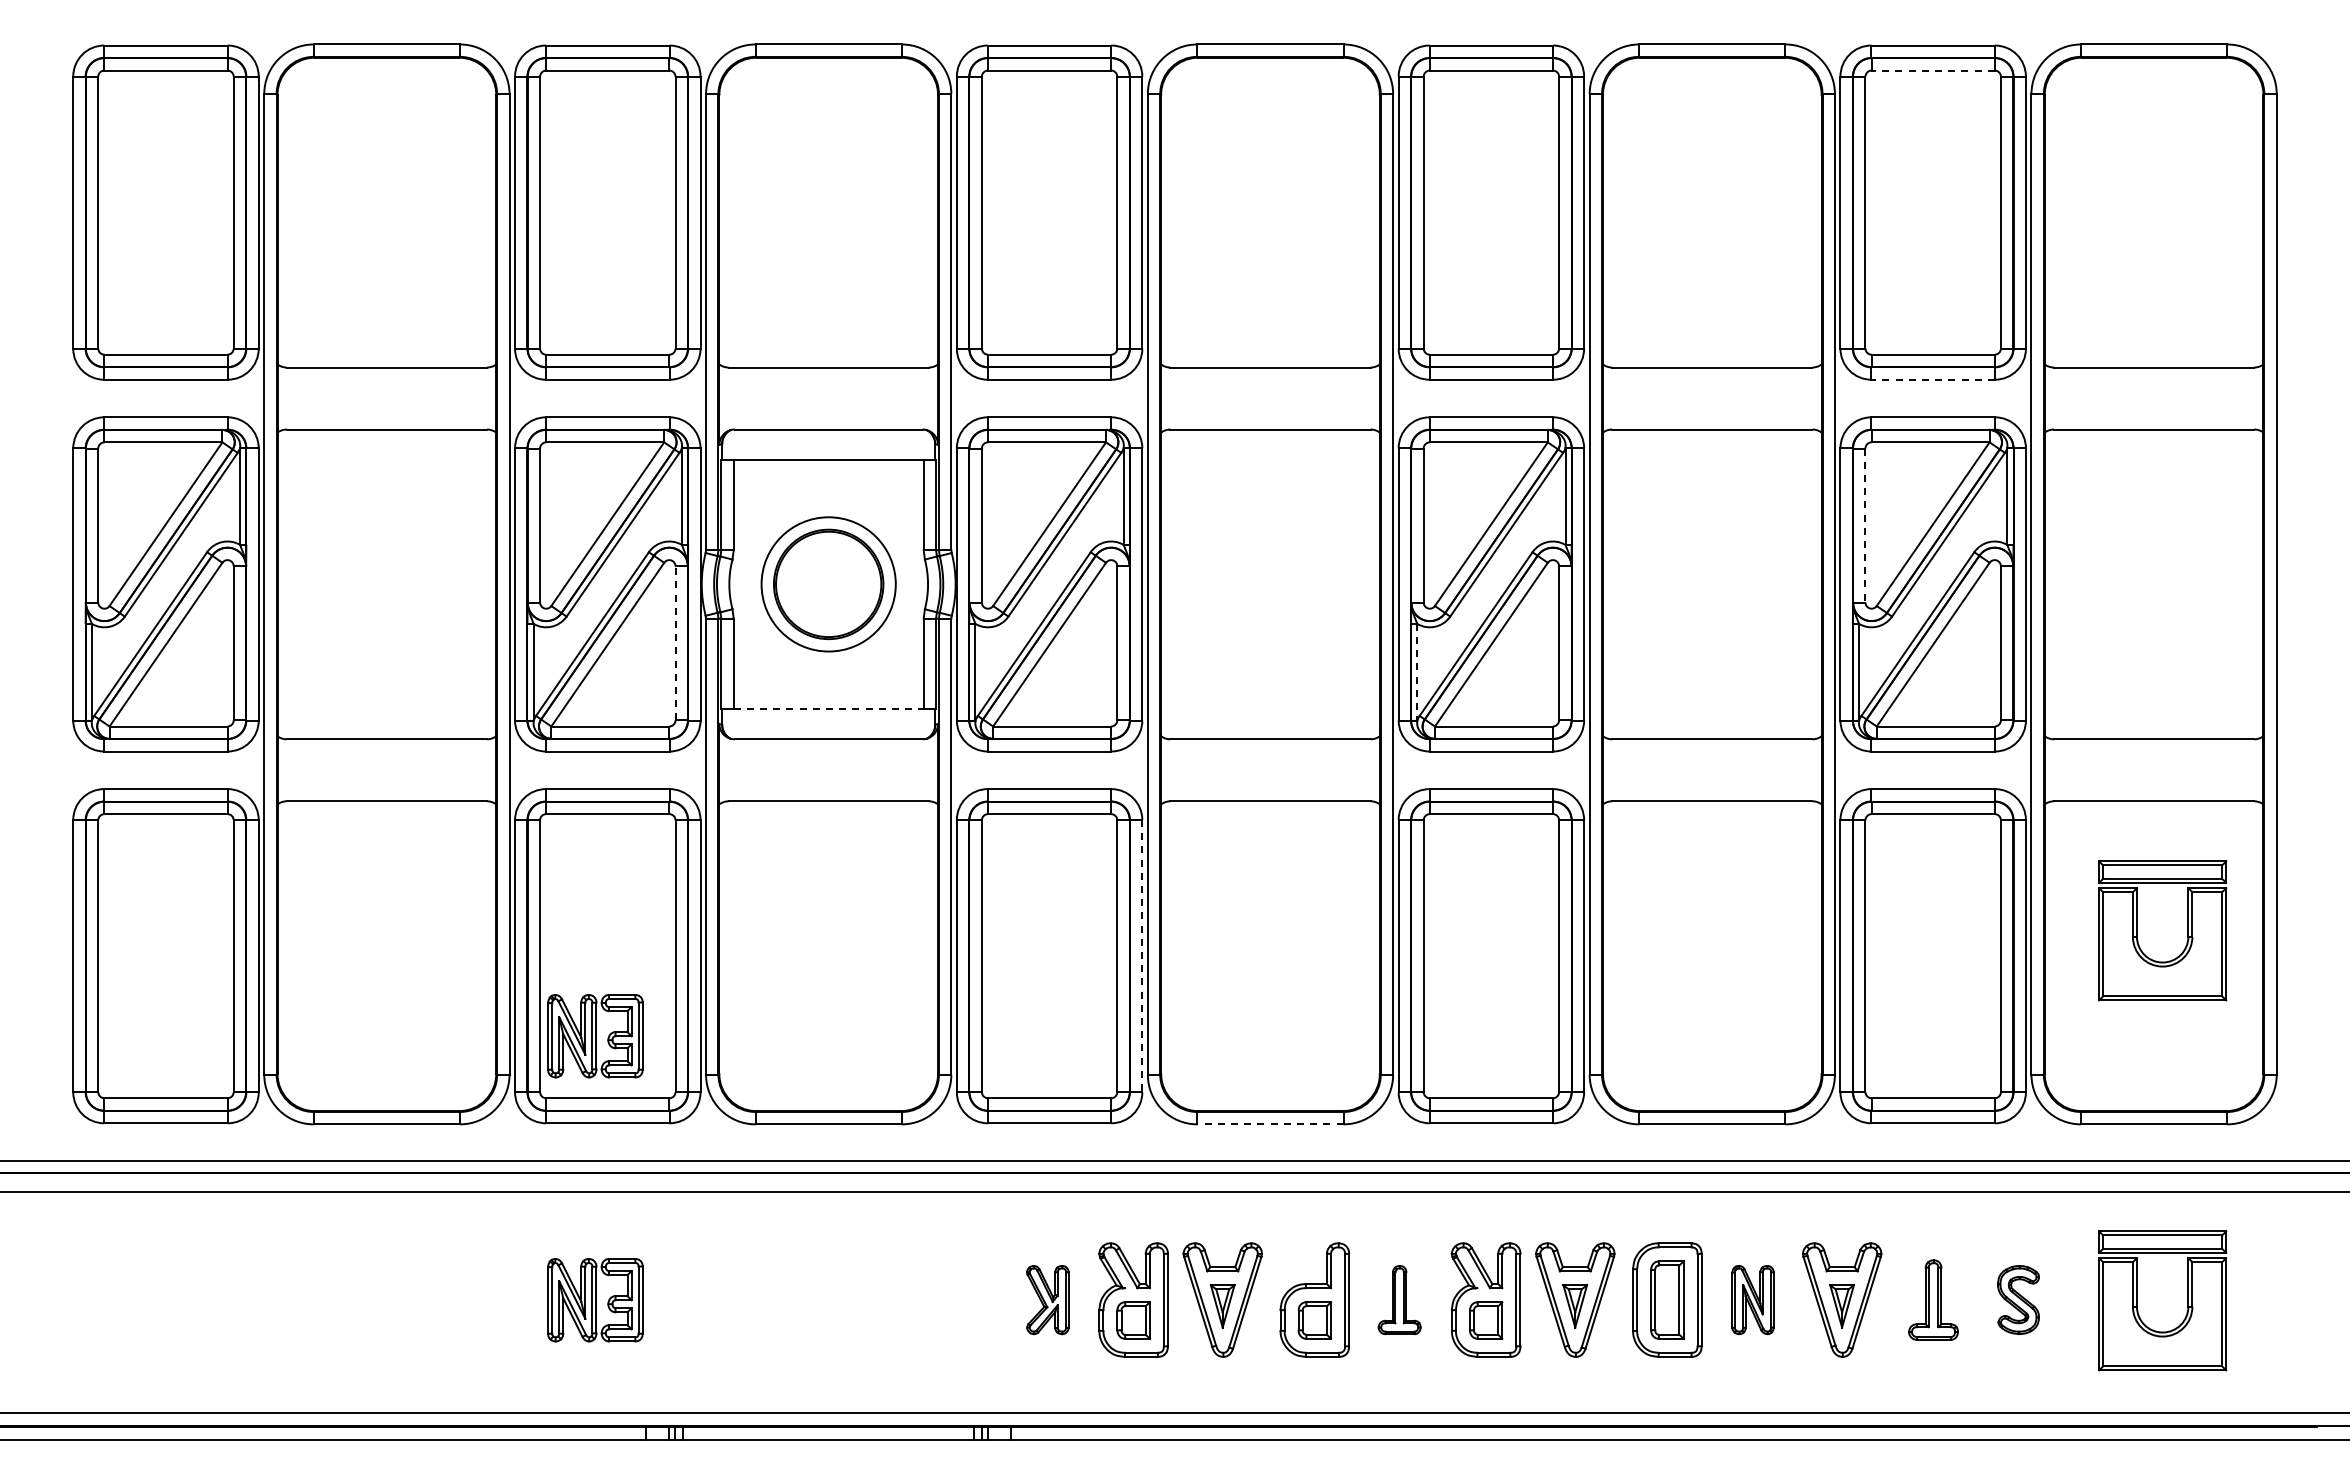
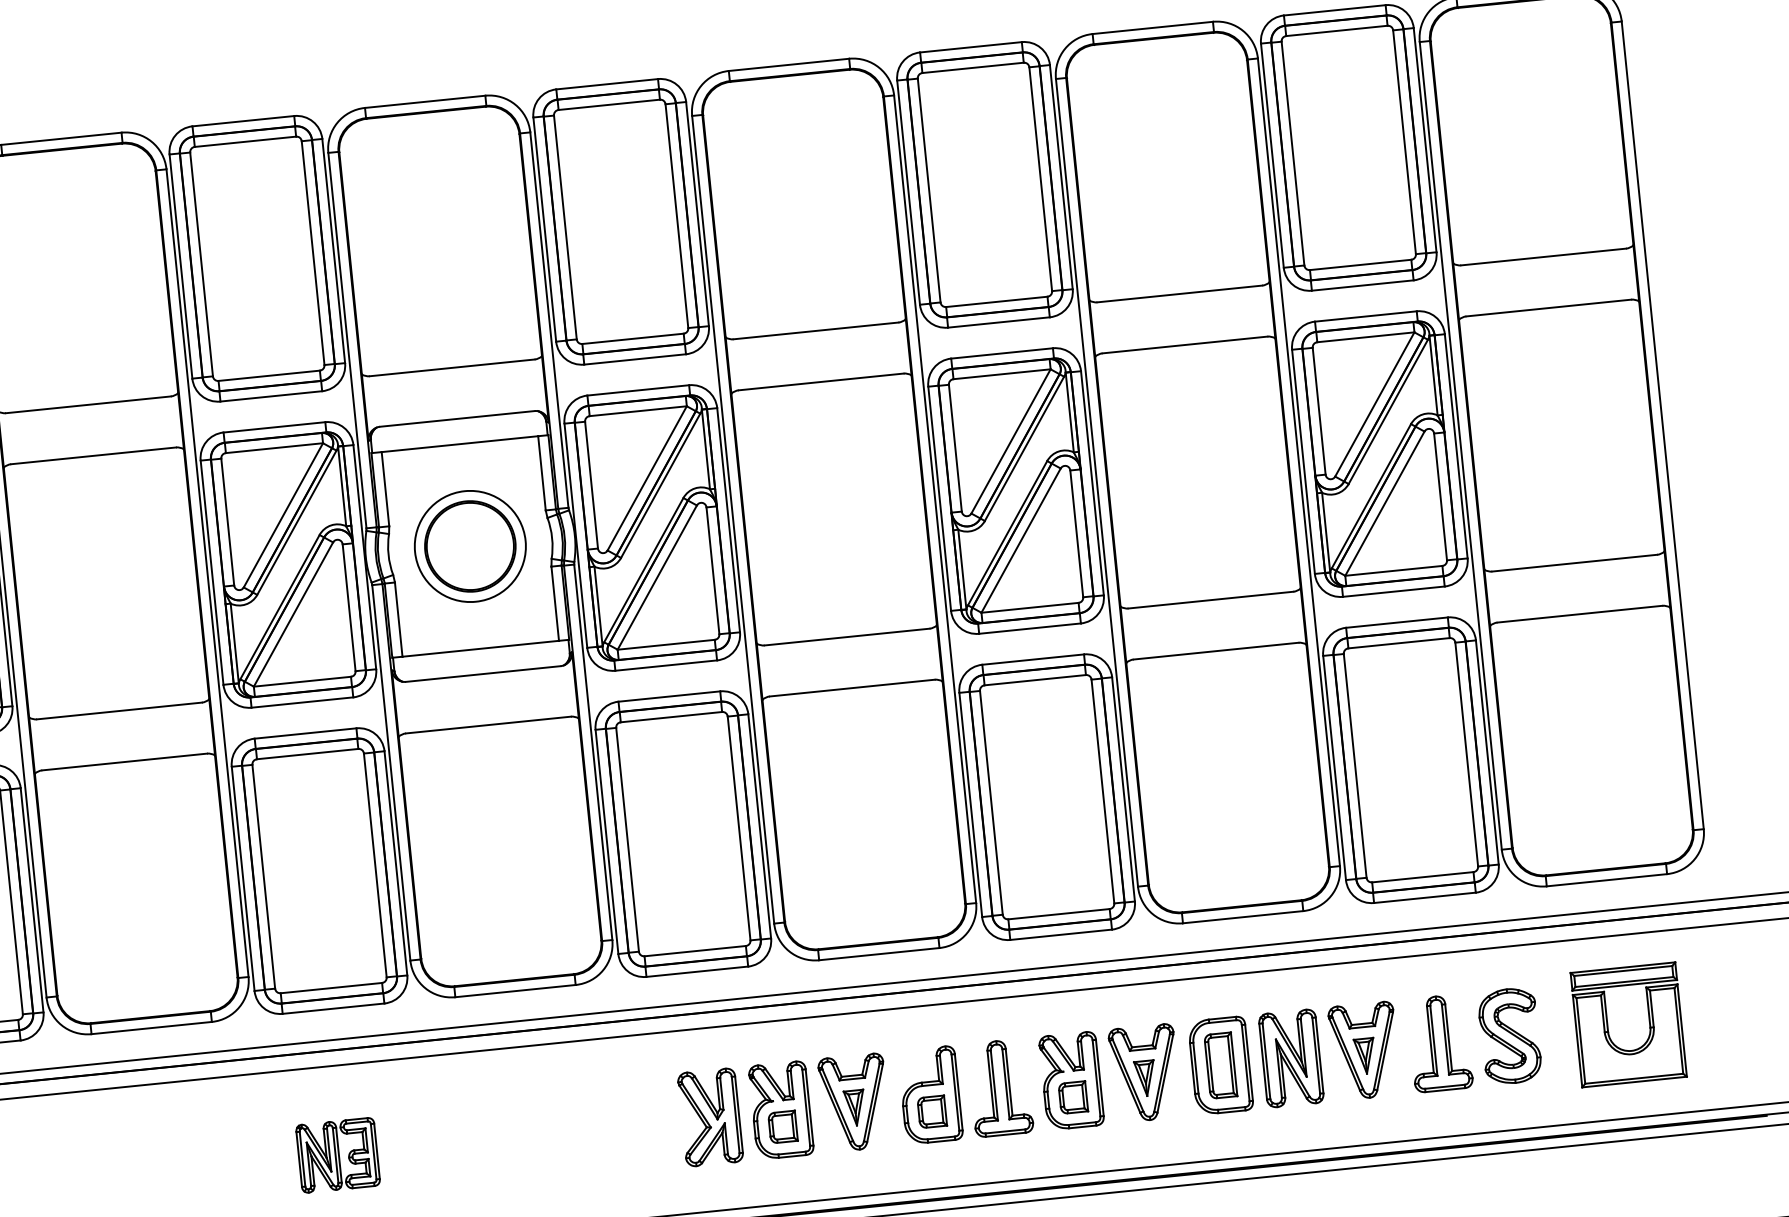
line: (1933, 70) -> (1337, 30), dashed -> solid
line: (1933, 379) -> (1362, 285), dashed -> solid
line: (1865, 525) -> (1319, 411), dashed -> solid
line: (675, 643) -> (349, 607), dashed -> solid
line: (1417, 672) -> (962, 569), dashed -> solid
line: (829, 708) -> (481, 648), dashed -> solid
part: (2137, 930) -> (1577, 721), removed
line: (1142, 956) -> (759, 826), dashed -> solid
part: (595, 1036) -> (316, 938), removed
line: (1270, 1124) -> (879, 954), dashed -> solid
part: (1047, 1299) -> (710, 1117), size x1.67
part: (1399, 1299) -> (1000, 1087), size x1.67
part: (1752, 1299) -> (1290, 1058), size x1.67
part: (1933, 1299) -> (1439, 1042), size x1.43
part: (2018, 1299) -> (1509, 1035), size x1.67

